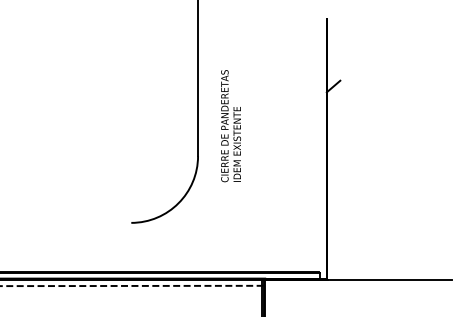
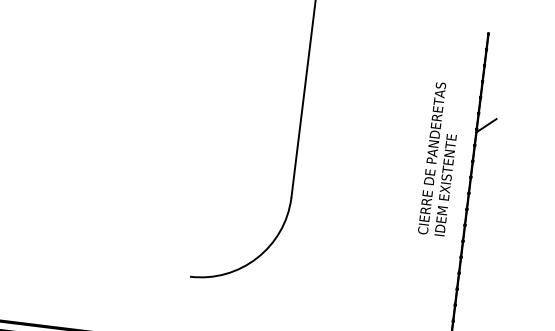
text: (230, 126) -> (439, 159), moved

